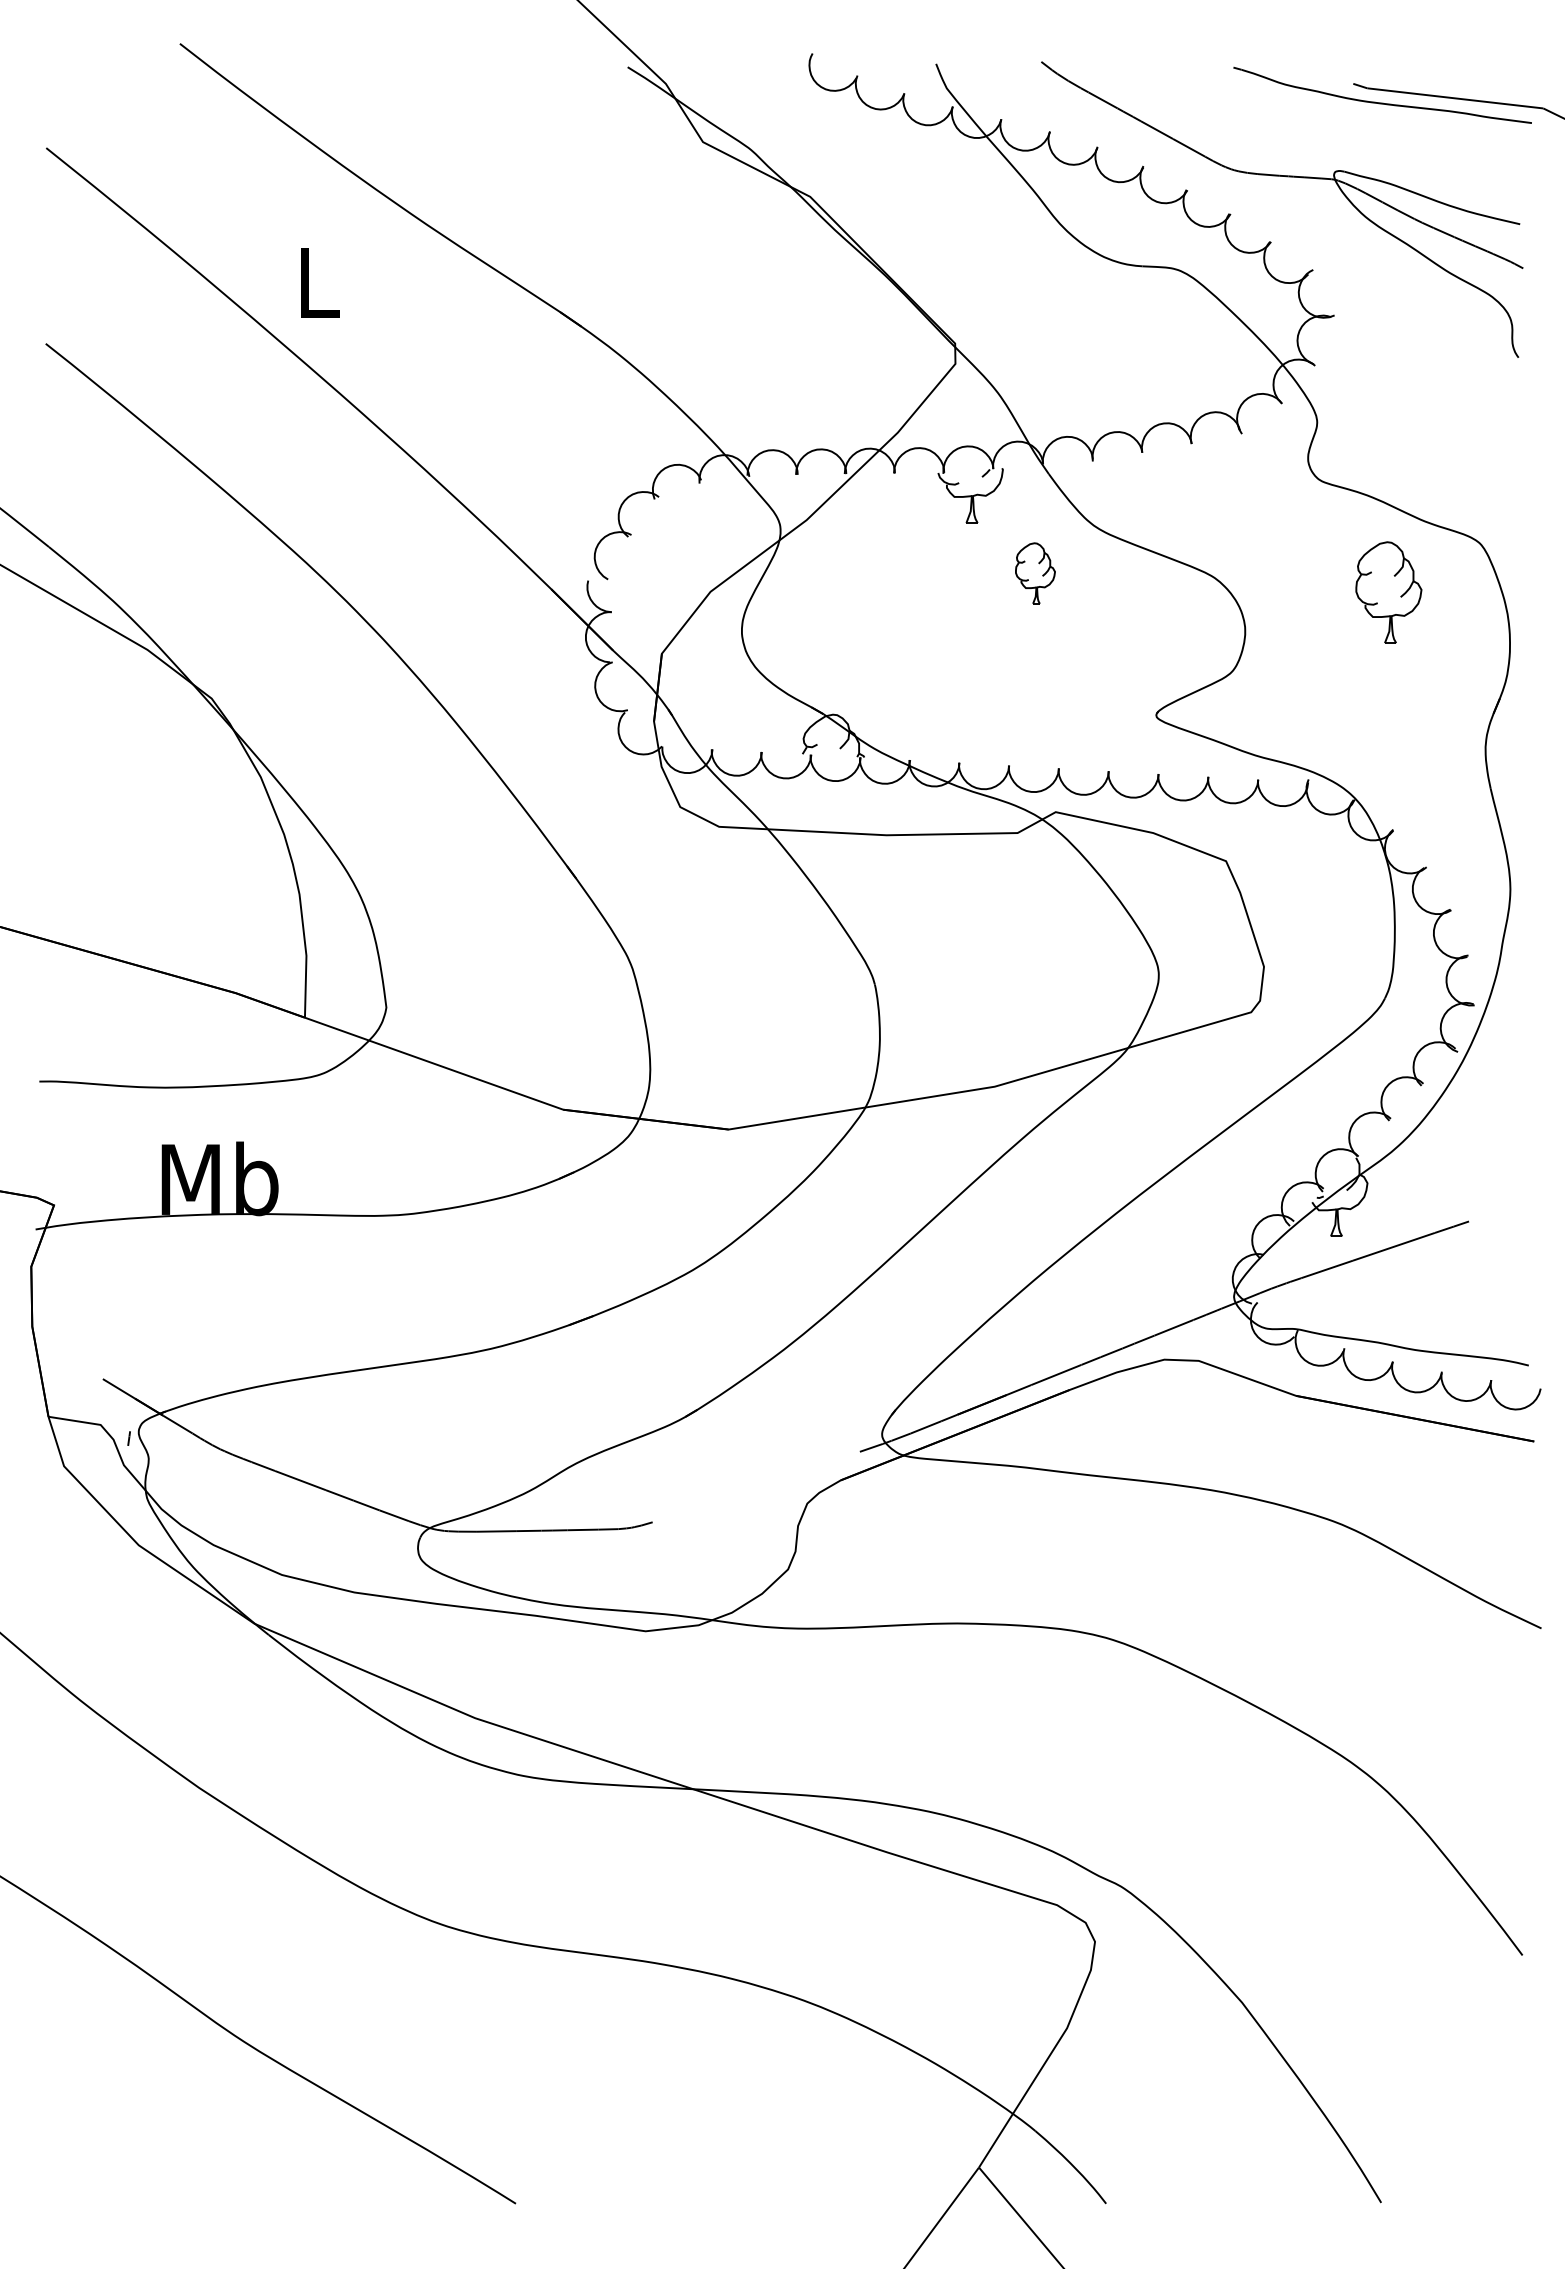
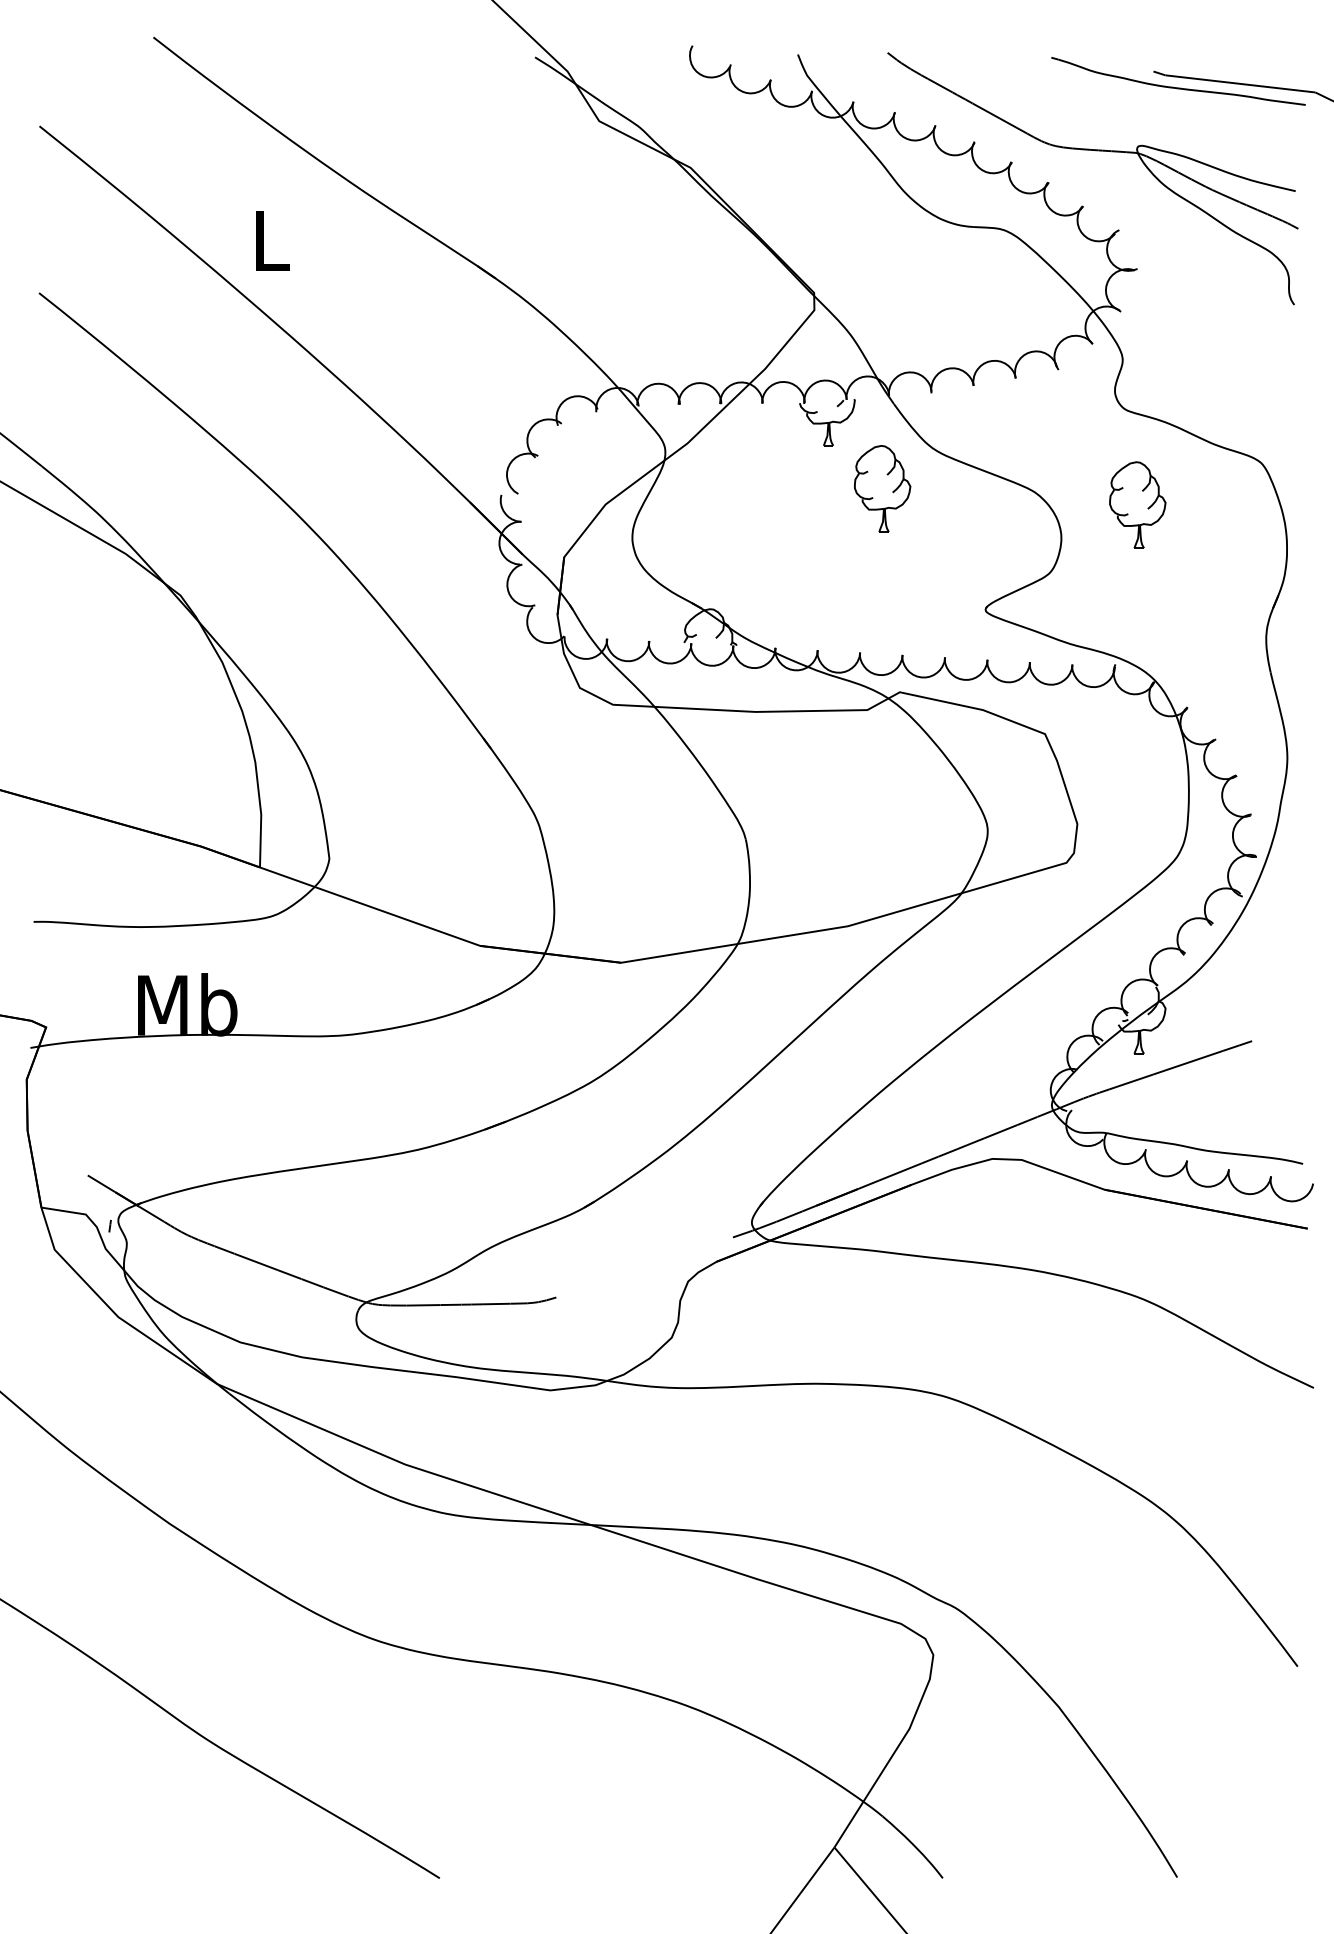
part: (1035, 573) -> (882, 488), size x1.67
part: (1388, 592) -> (1137, 505), moved

